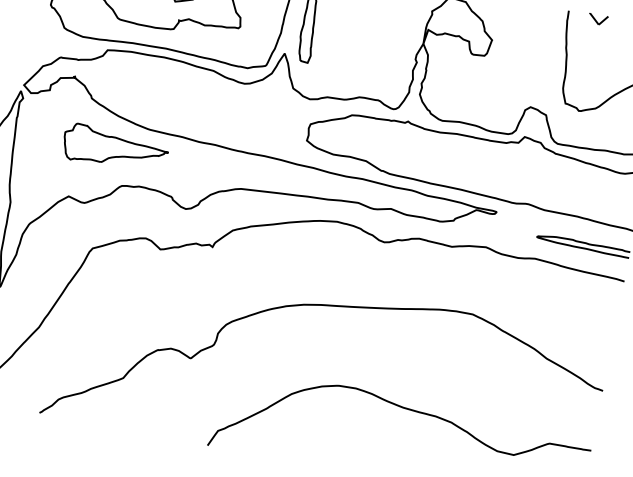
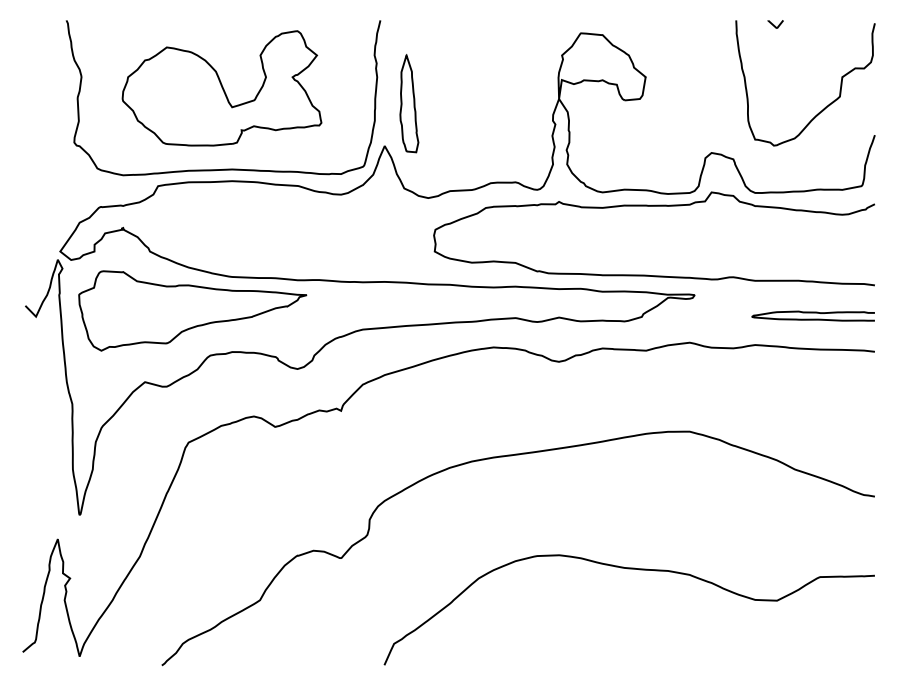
part: (597, 19) -> (775, 24), size x0.62
part: (115, 149) -> (192, 310), size x1.67

